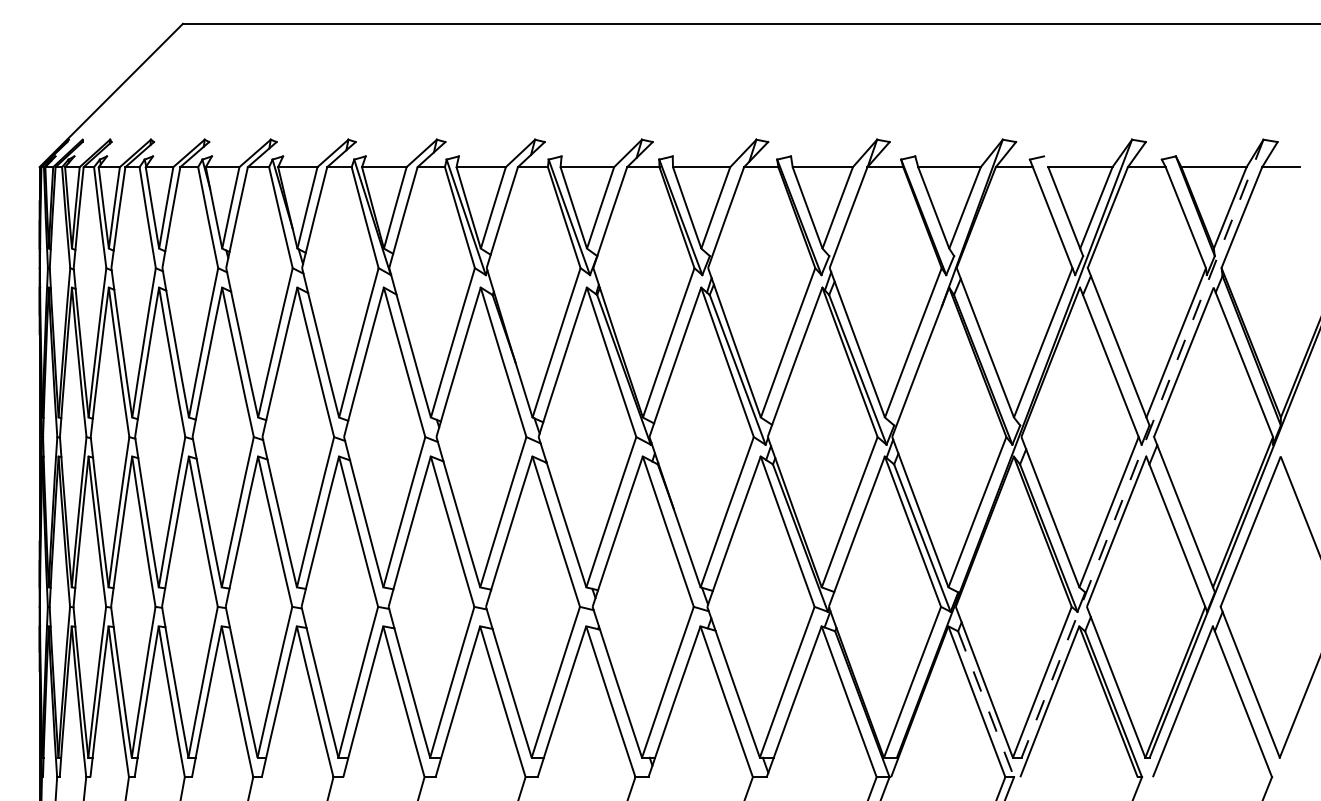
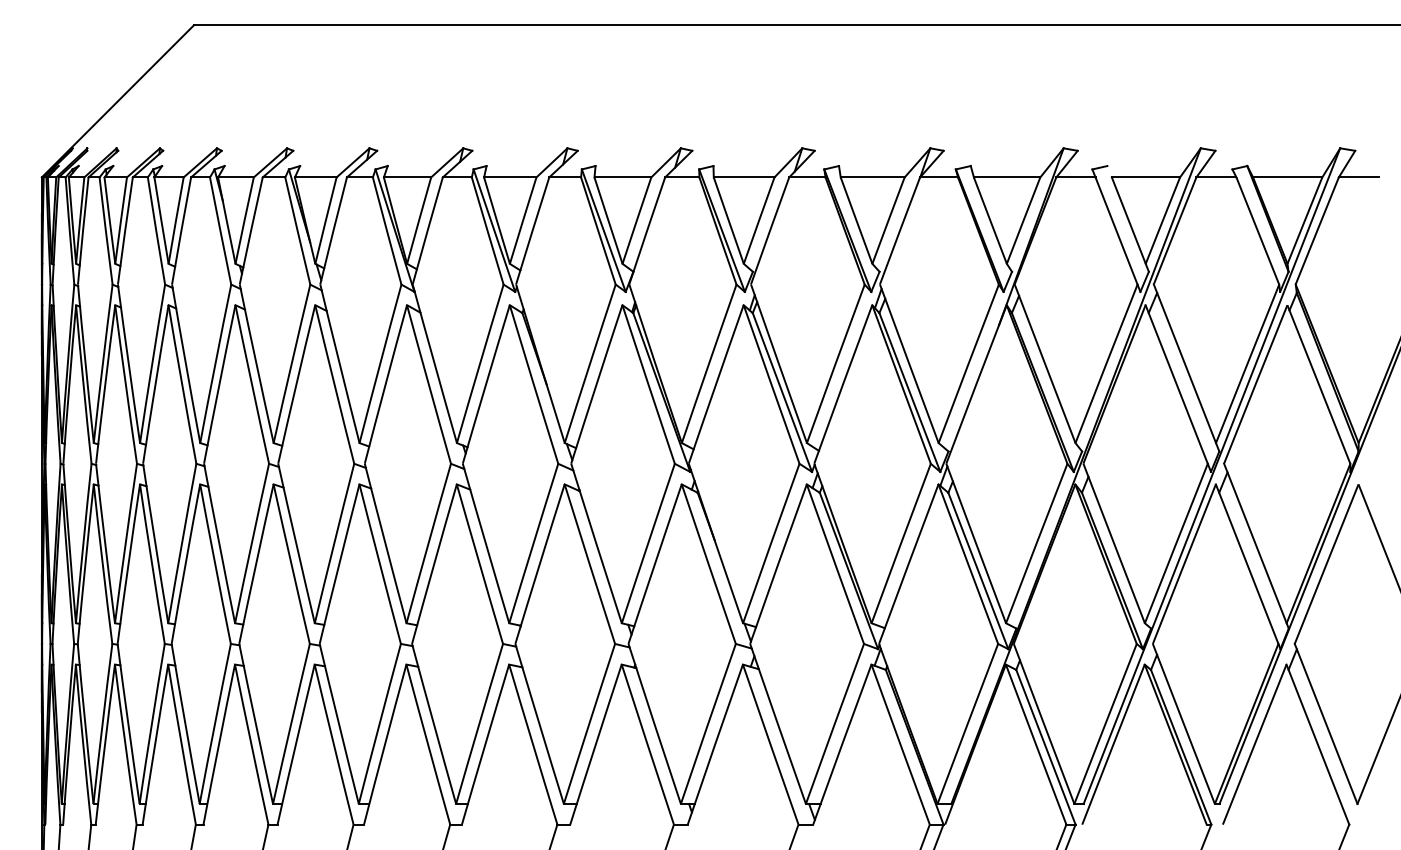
line: (1142, 448) -> (1211, 475), dashed -> solid
line: (986, 704) -> (1046, 747), dashed -> solid

